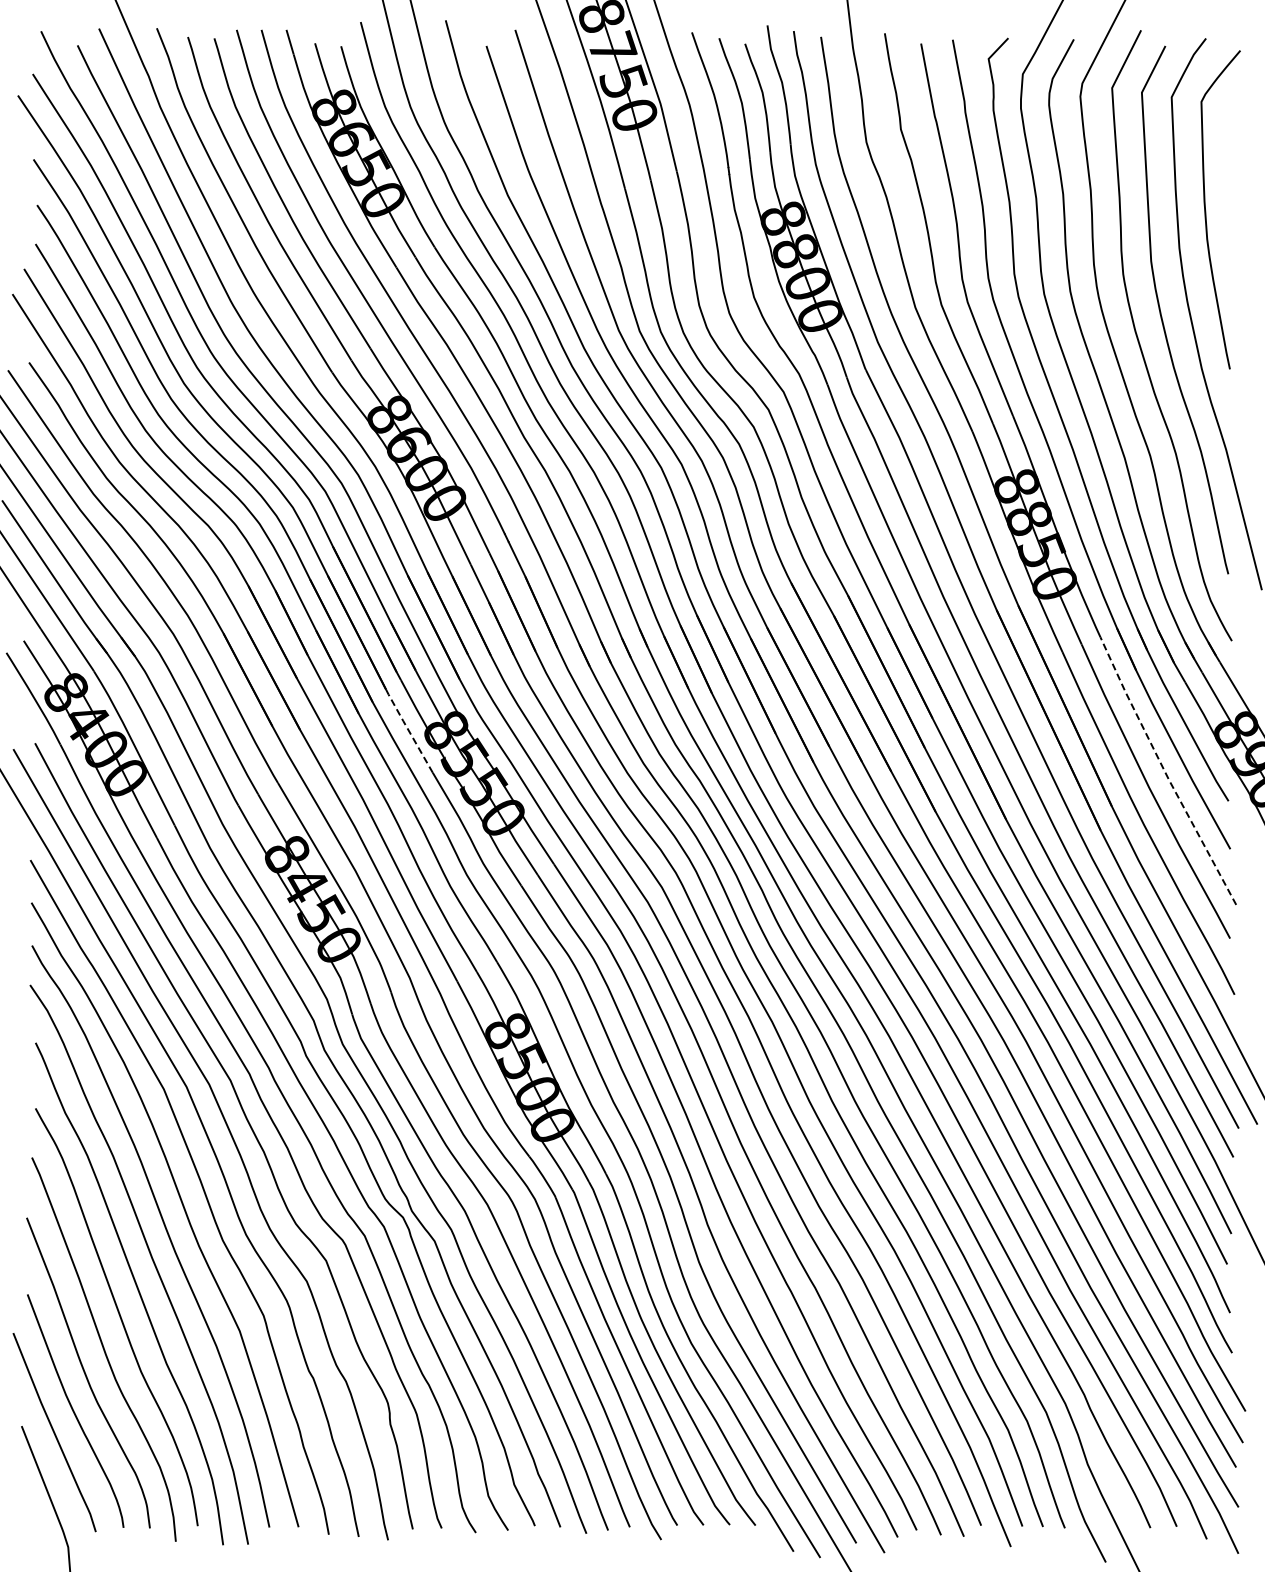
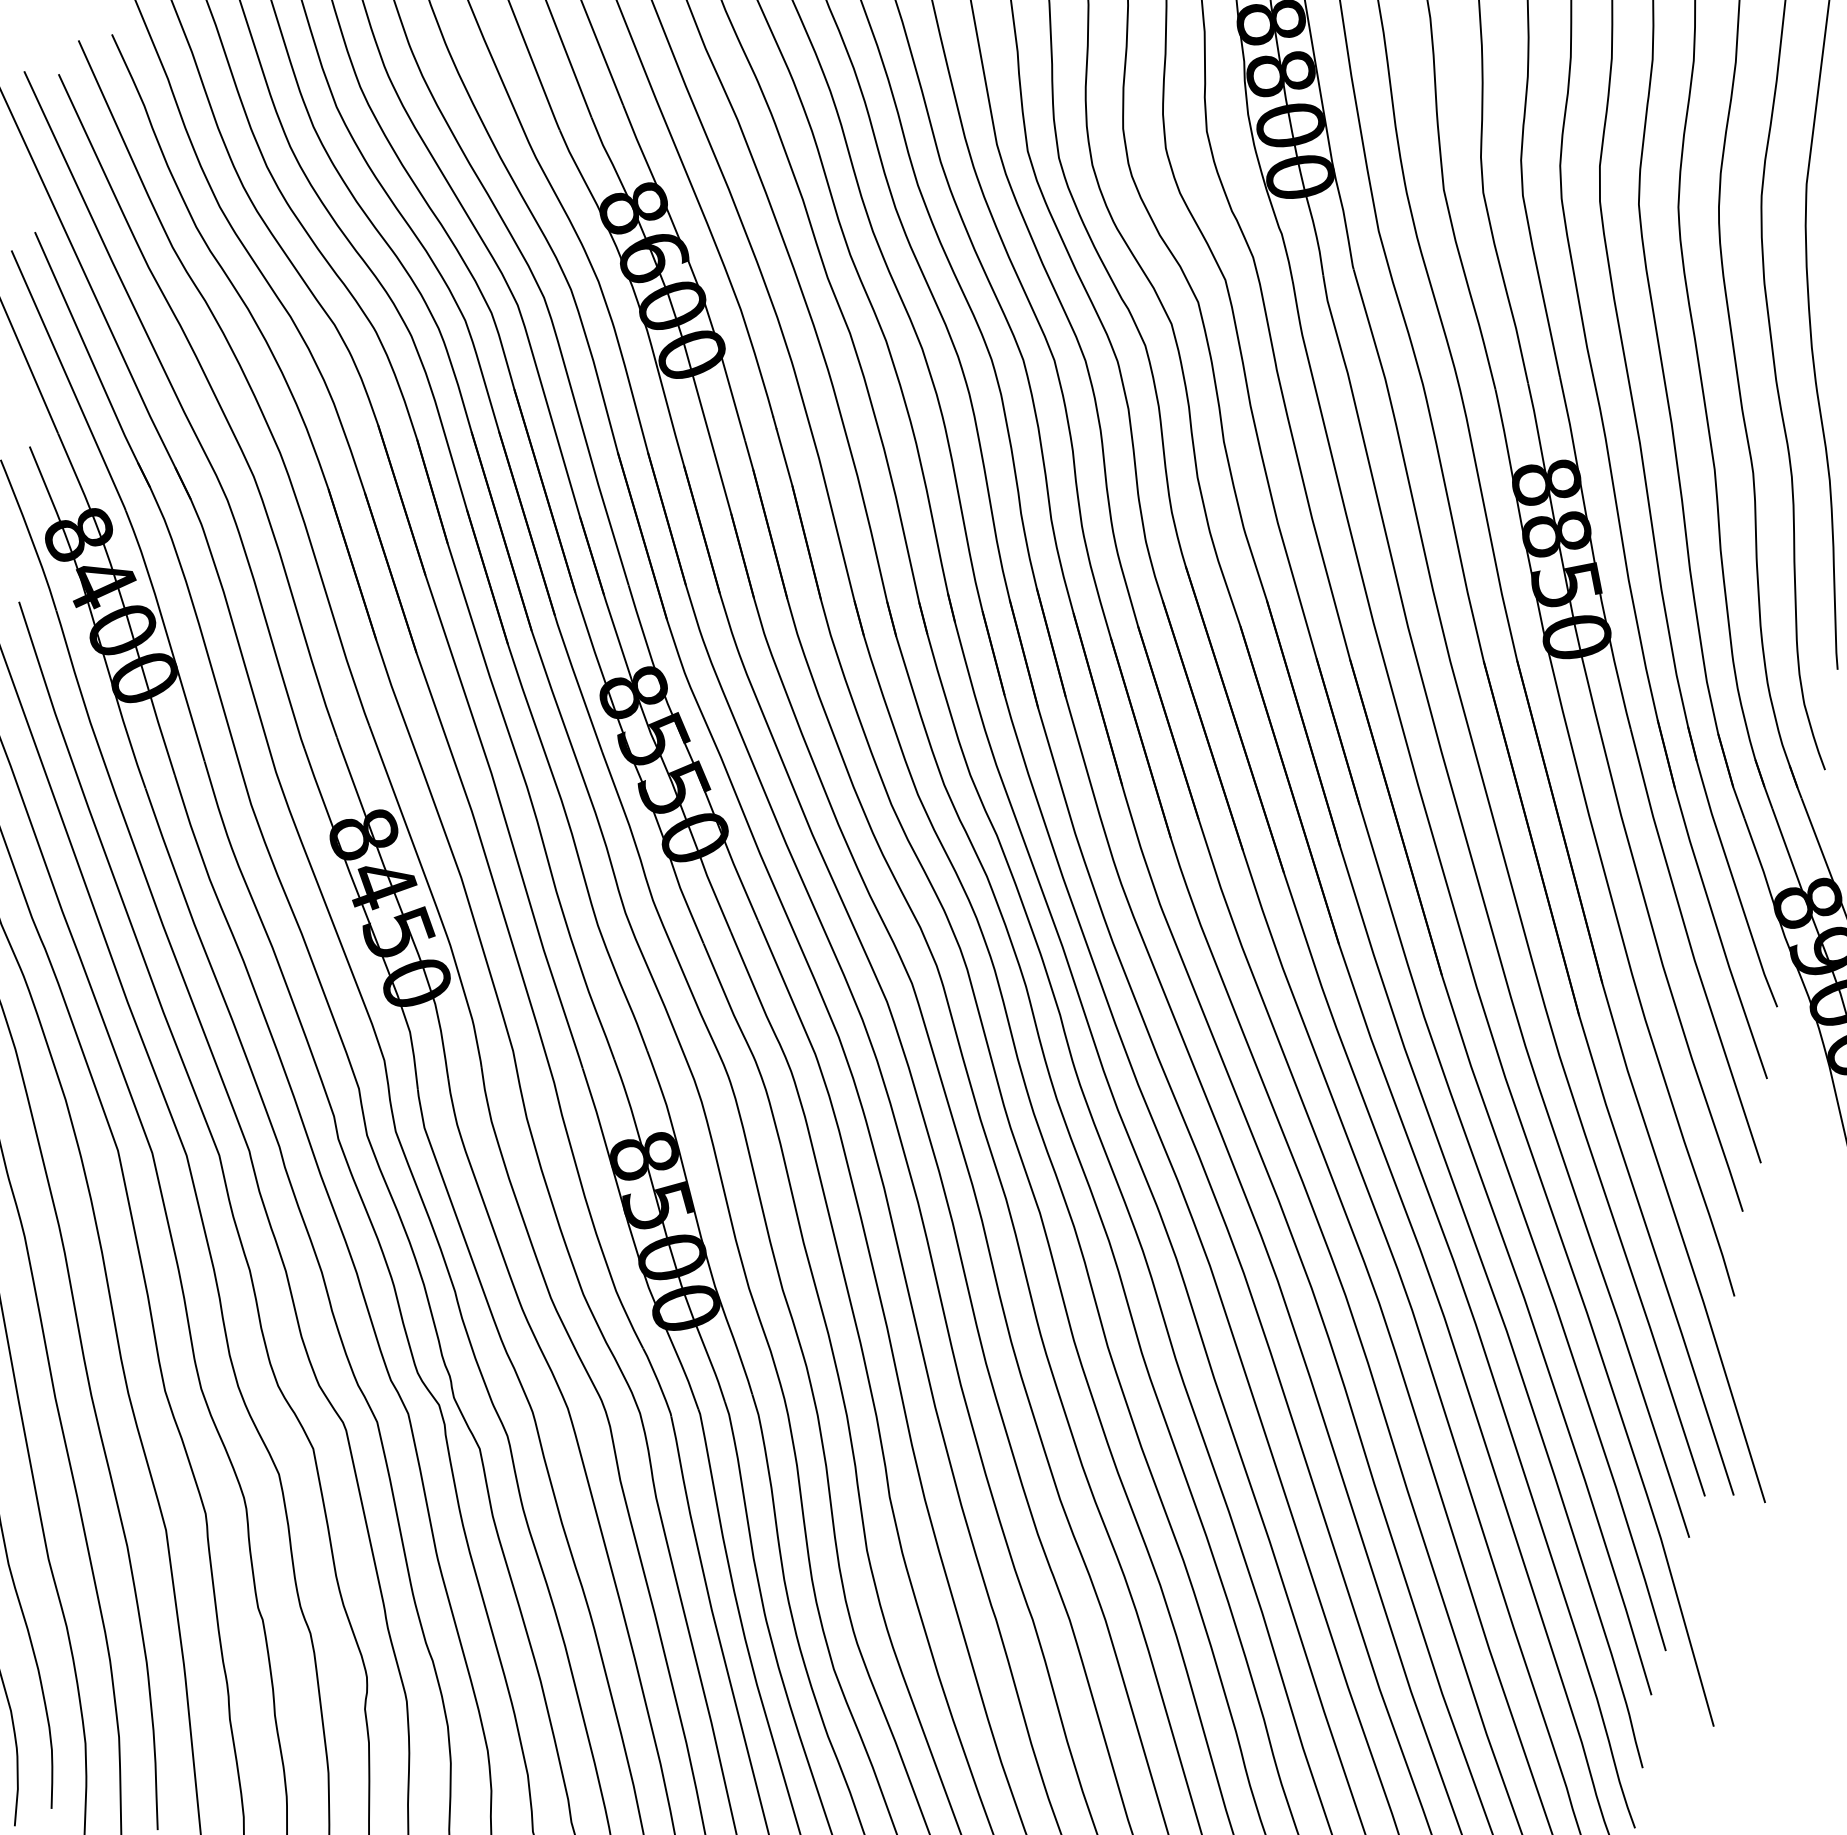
line: (408, 729) -> (577, 681), dashed -> solid
line: (1165, 772) -> (1691, 947), dashed -> solid

